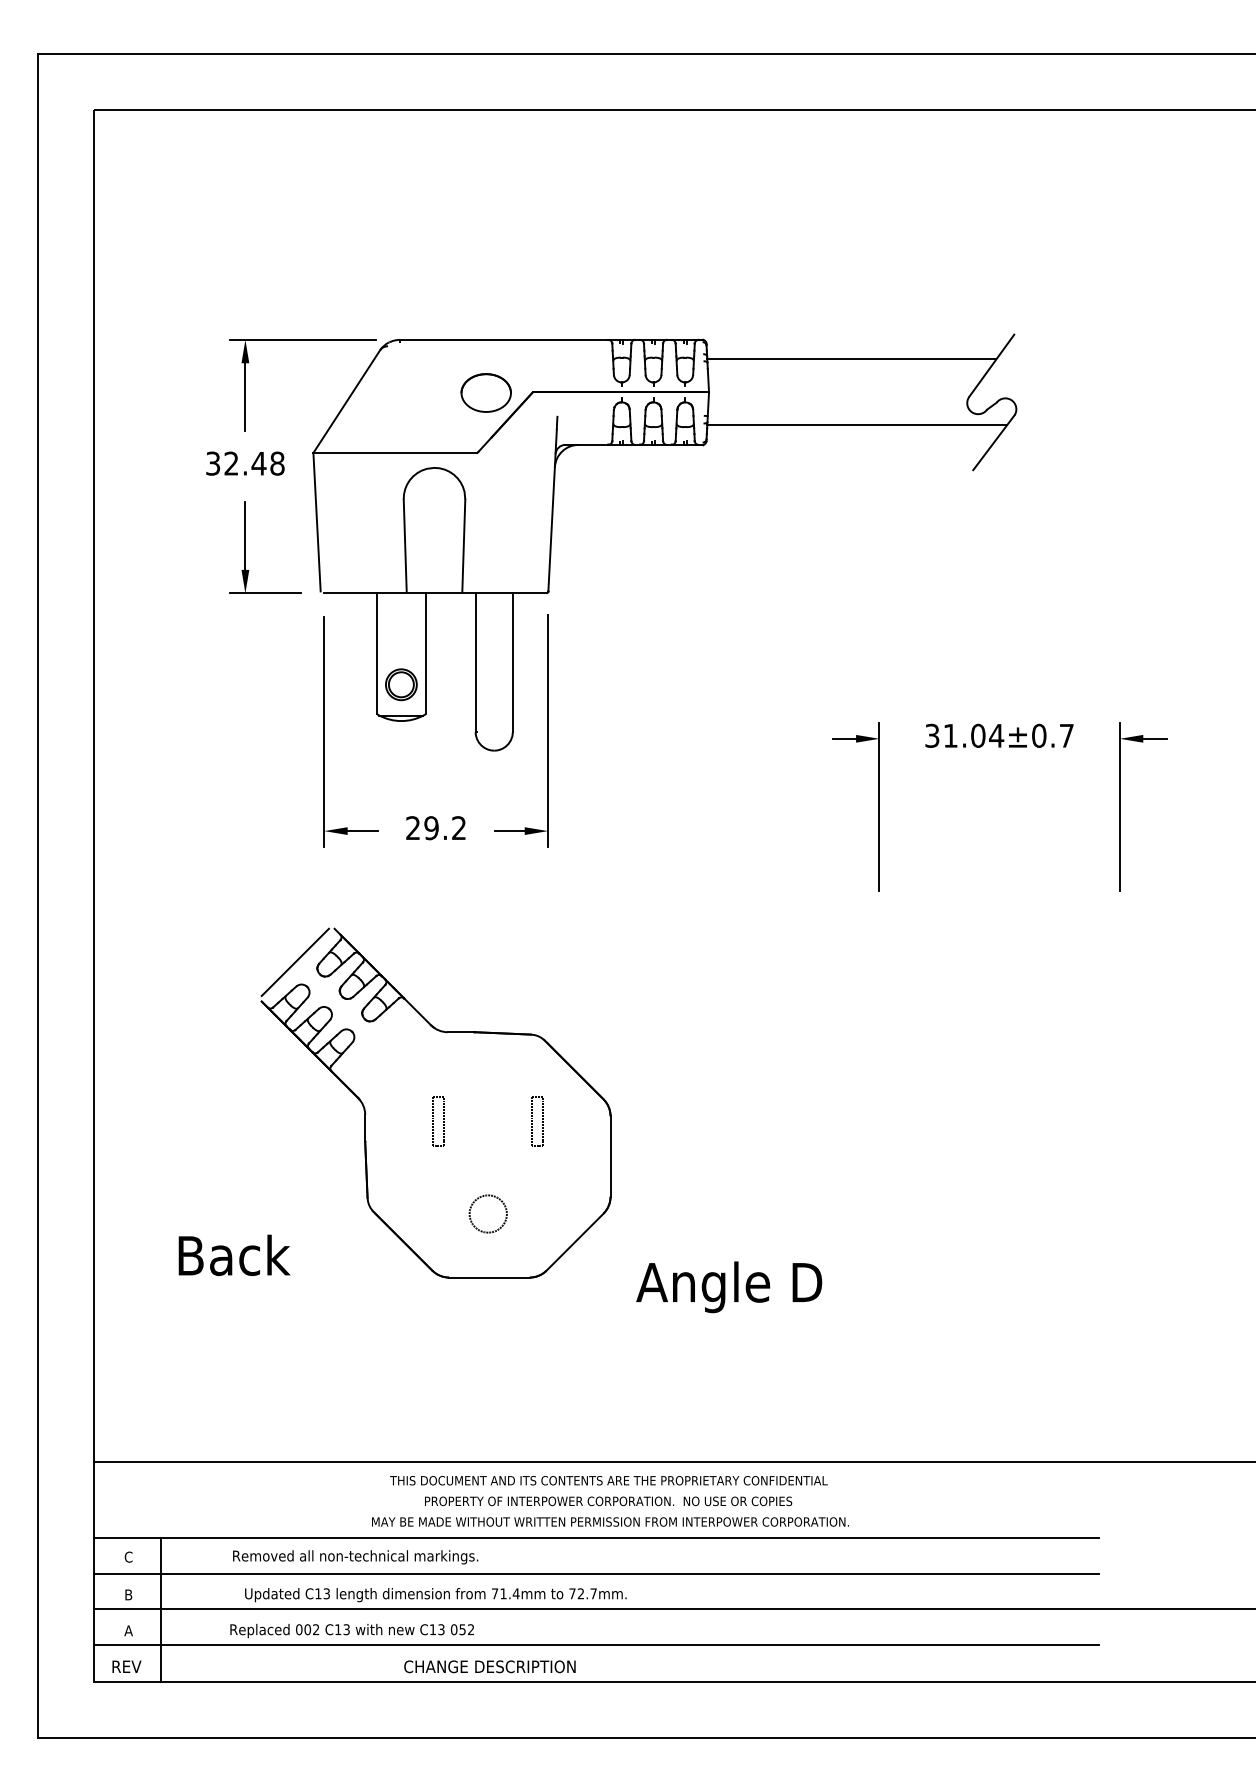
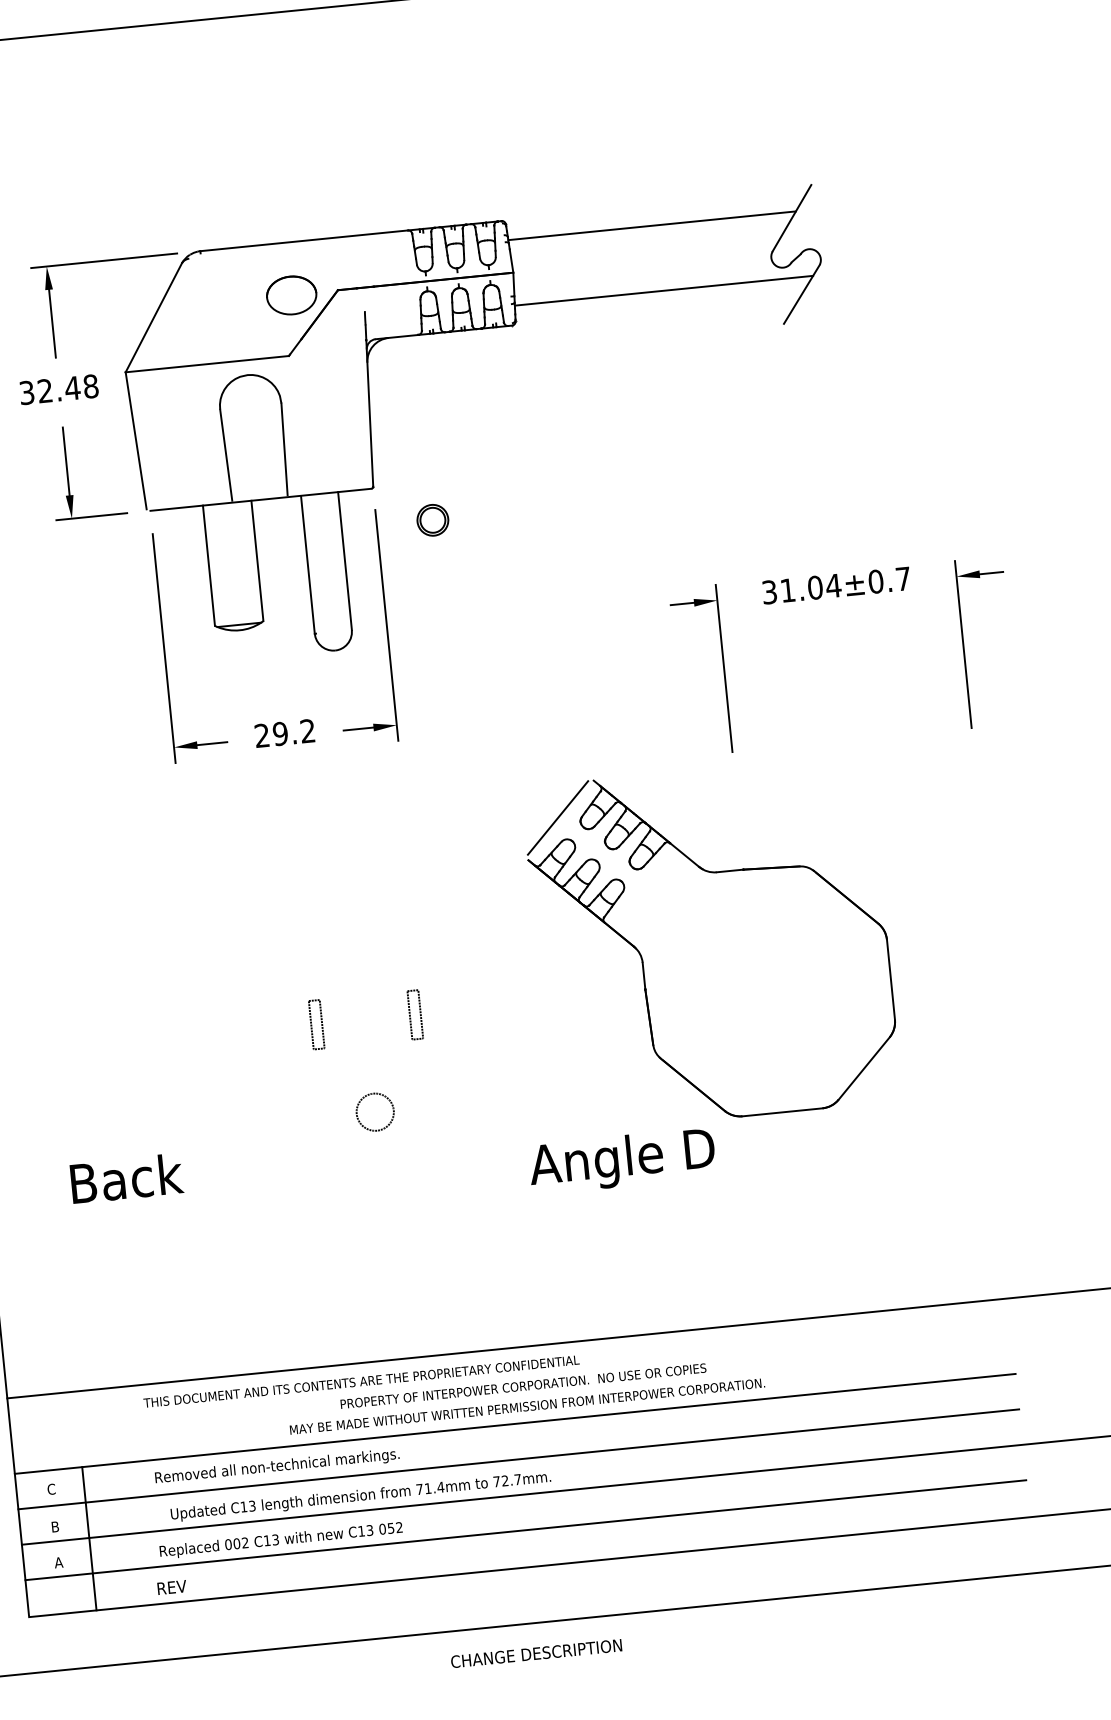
part: (401, 684) -> (432, 520), moved
part: (446, 1033) -> (715, 873), moved
text: (608, 1480) -> (361, 1381), moved
text: (126, 1666) -> (171, 1587), moved
text: (489, 1666) -> (536, 1653), moved

